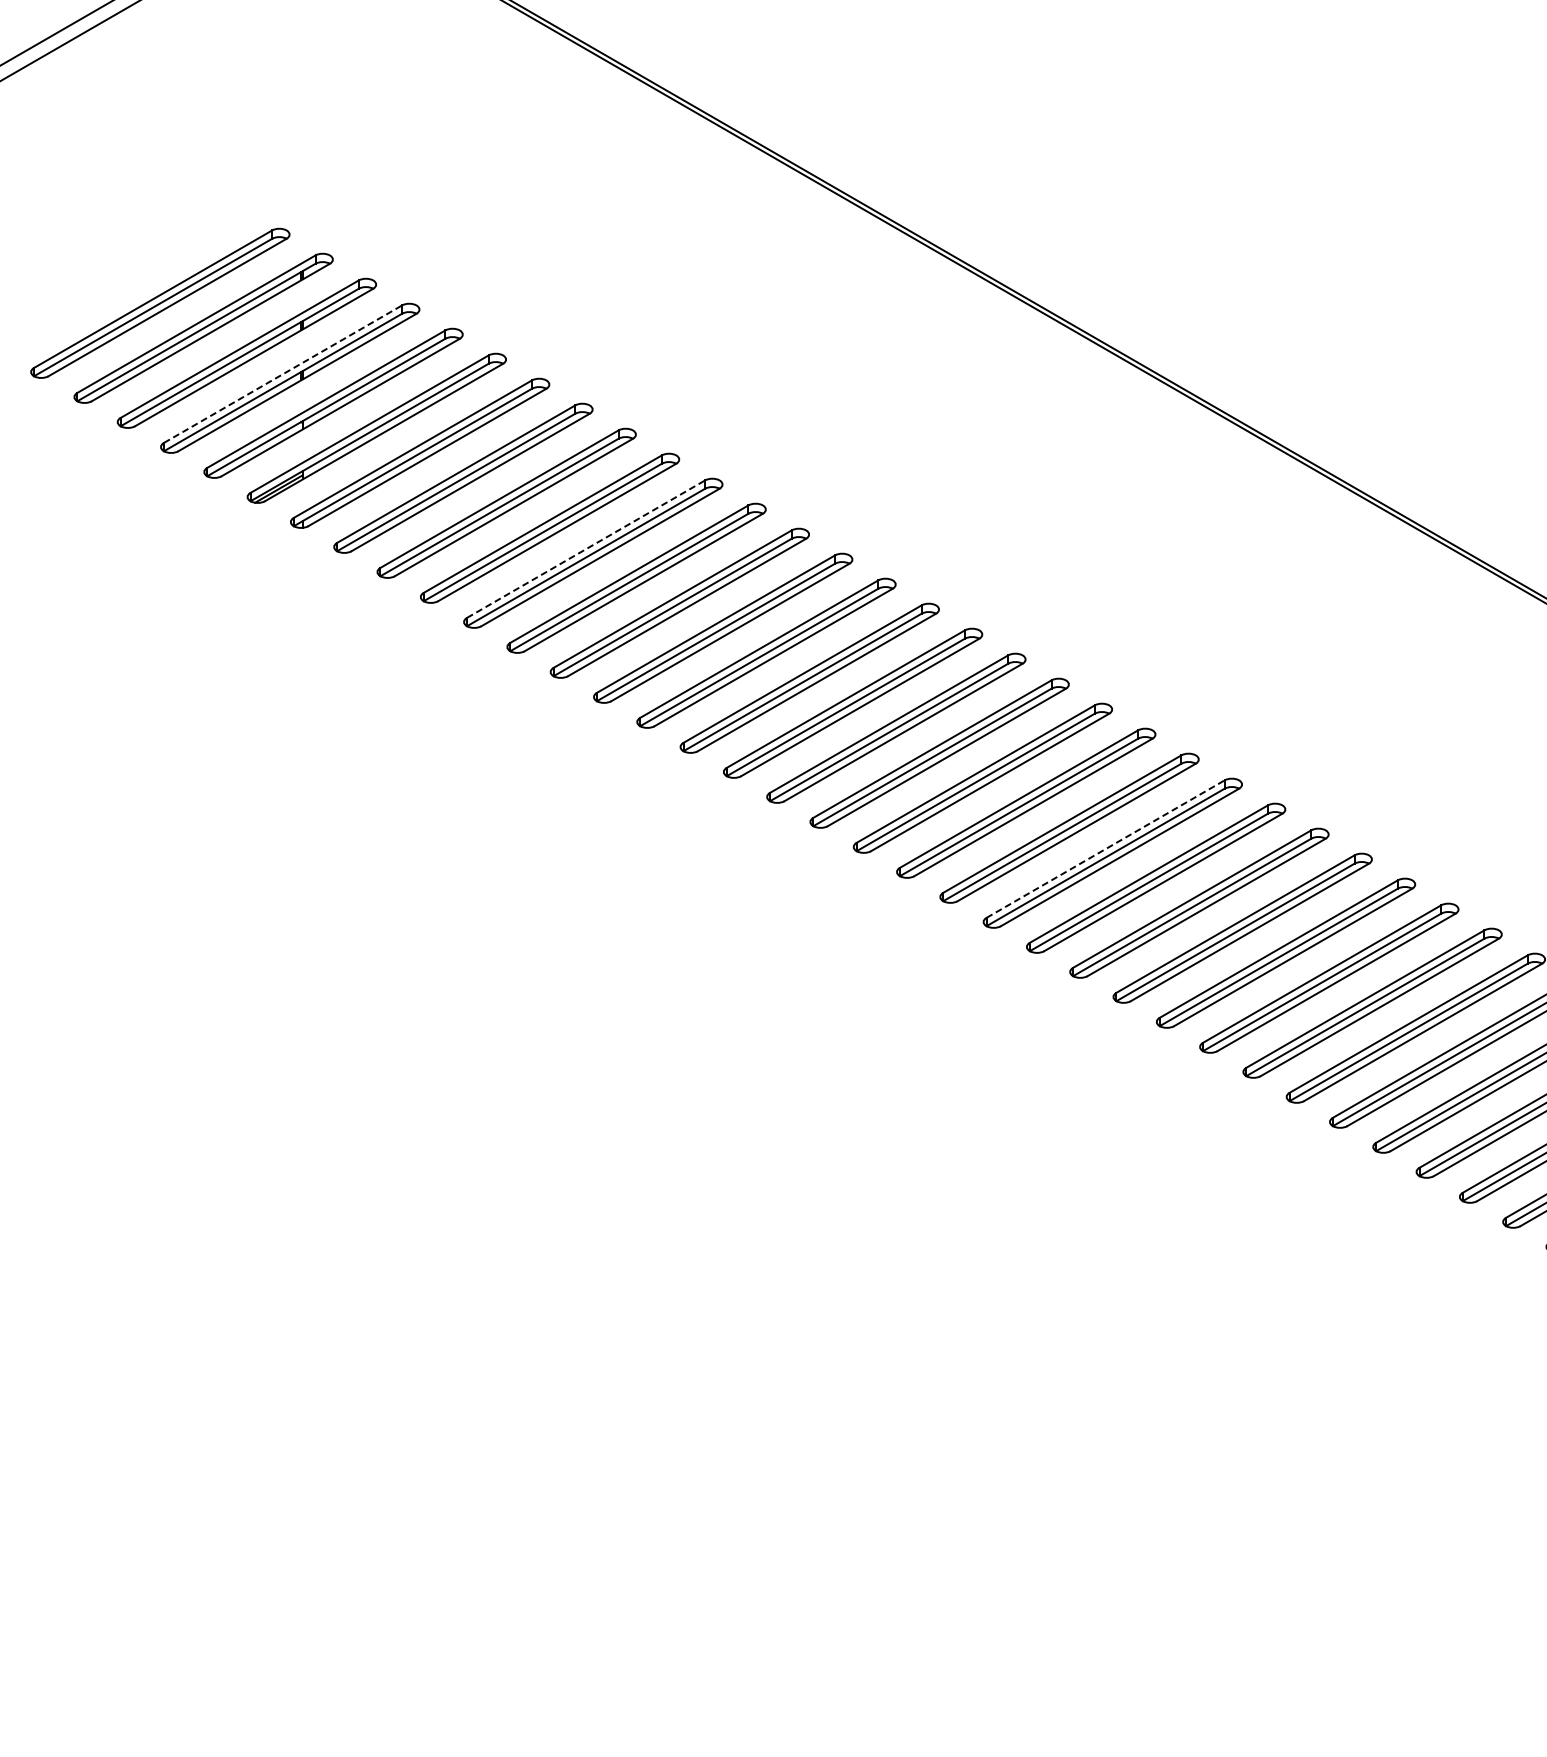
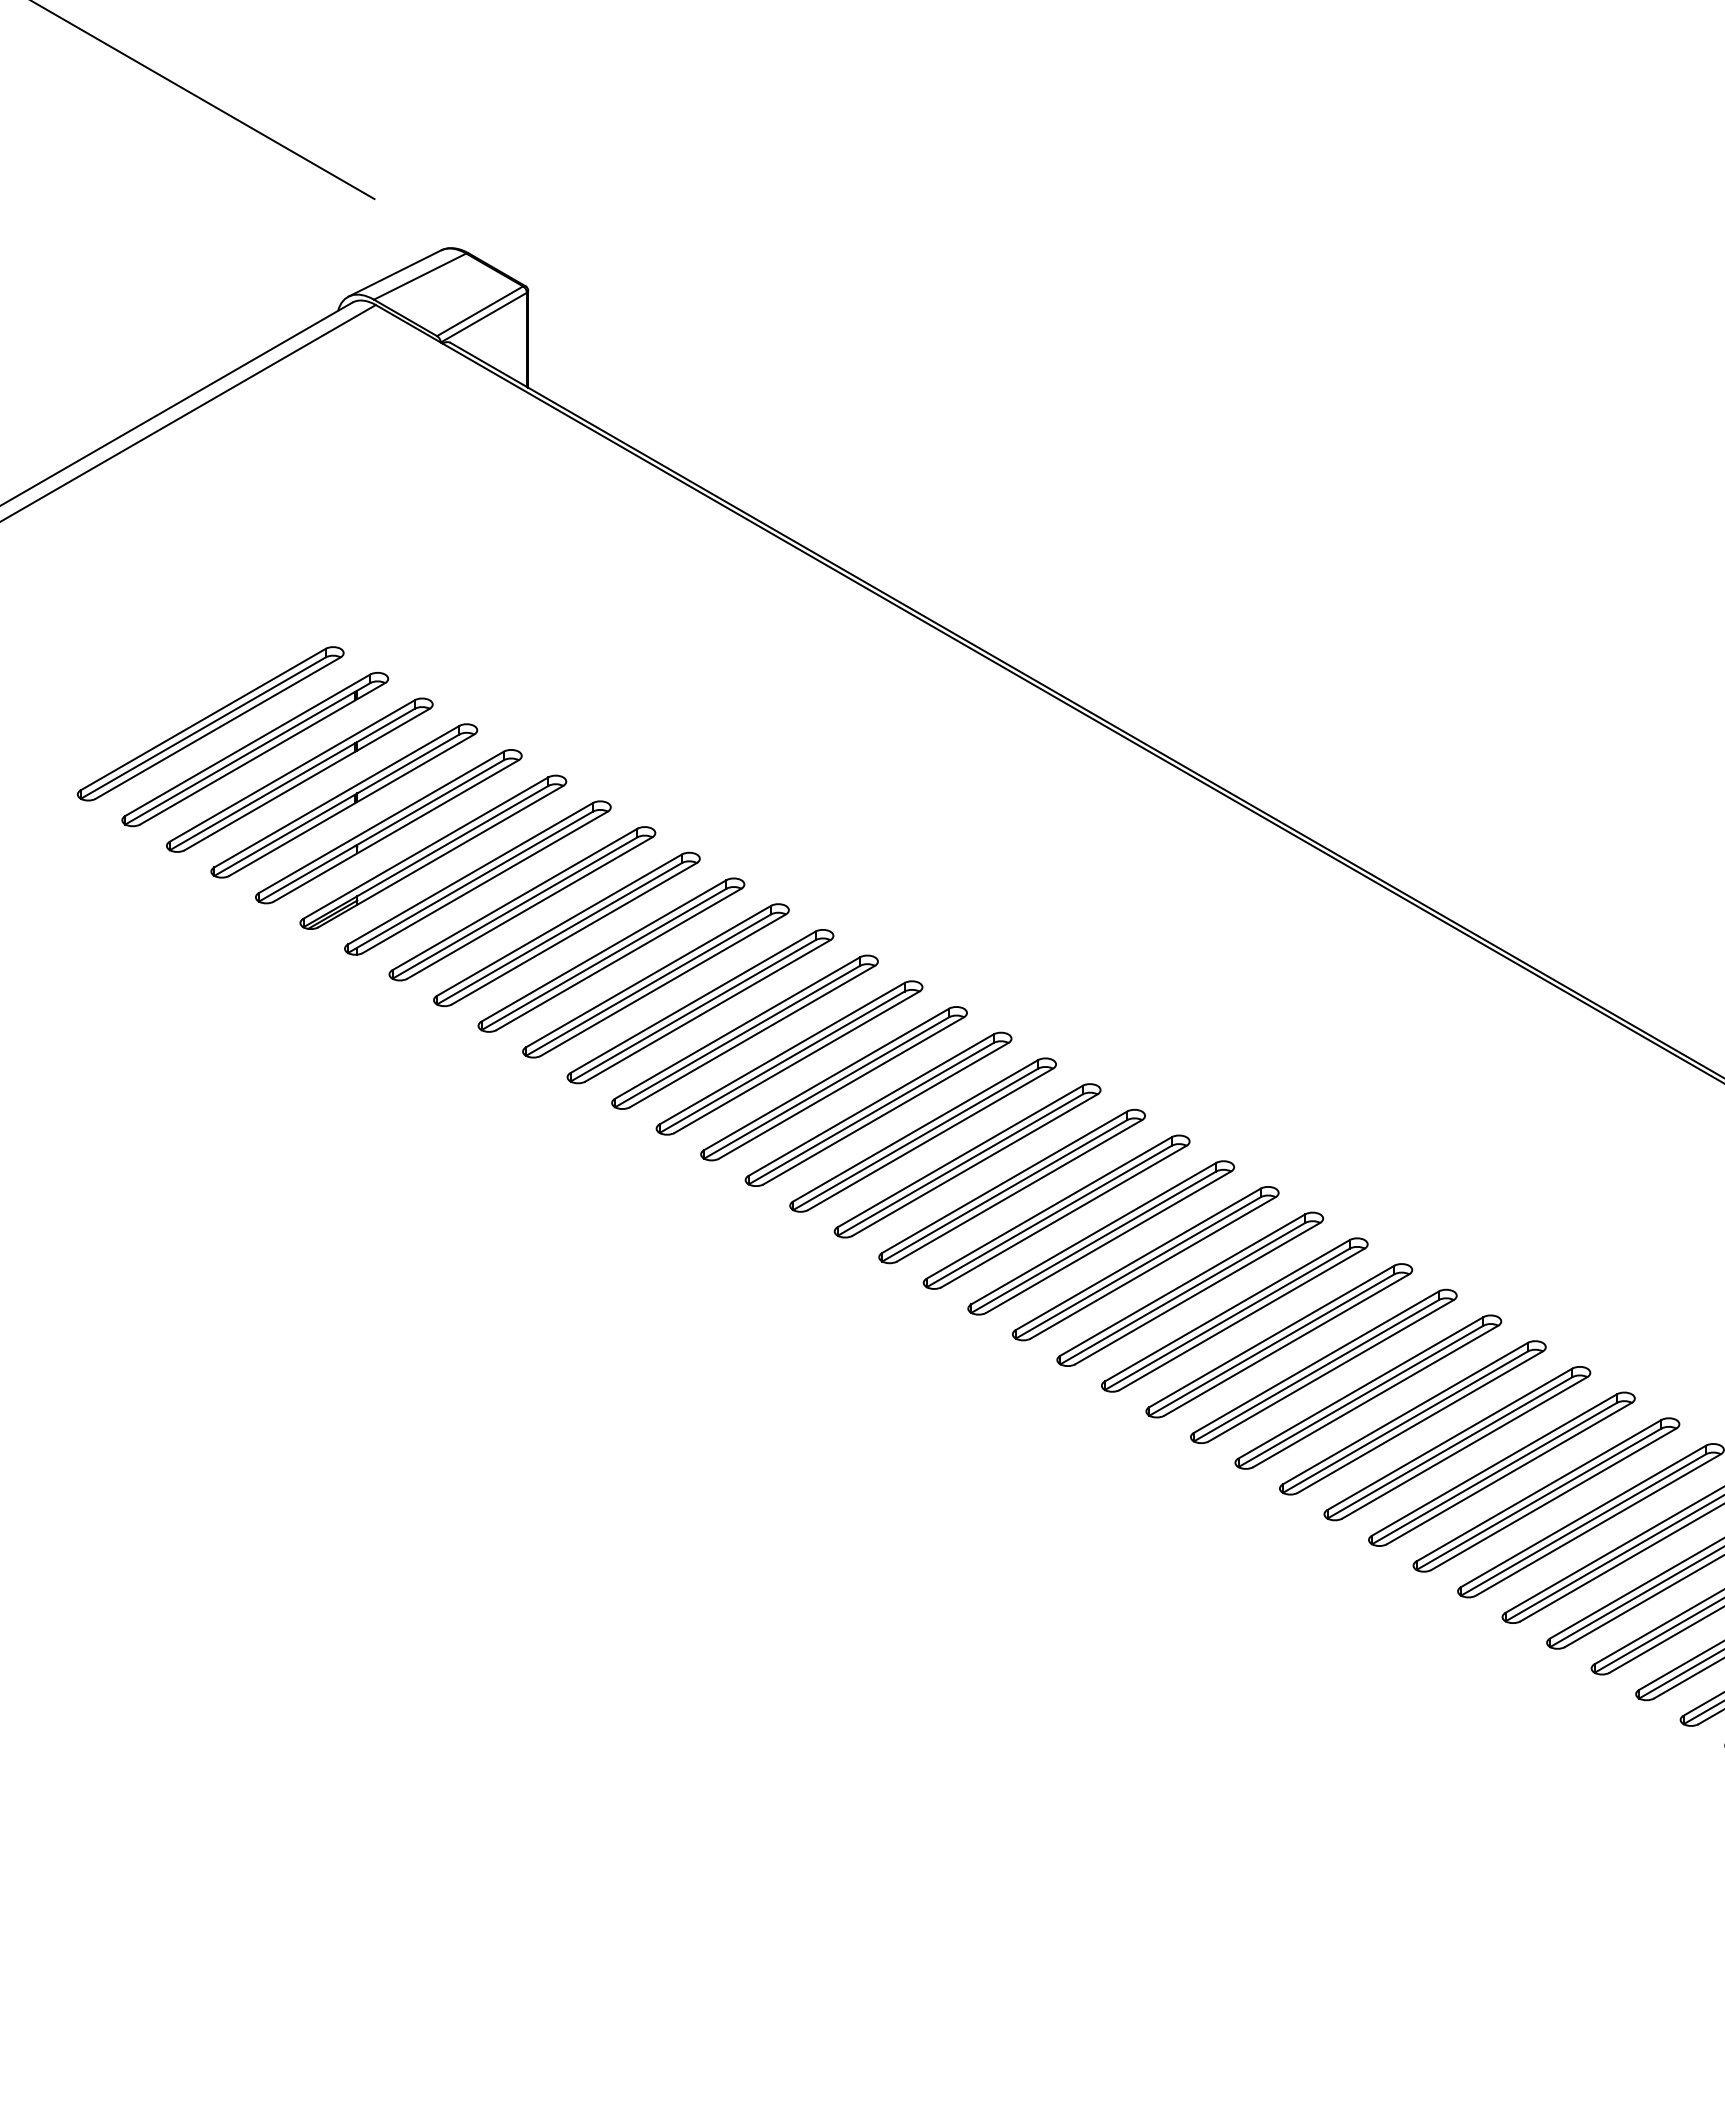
line: (283, 374) -> (337, 796), dashed -> solid
line: (587, 549) -> (649, 976), dashed -> solid
line: (1106, 848) -> (1183, 1284), dashed -> solid

